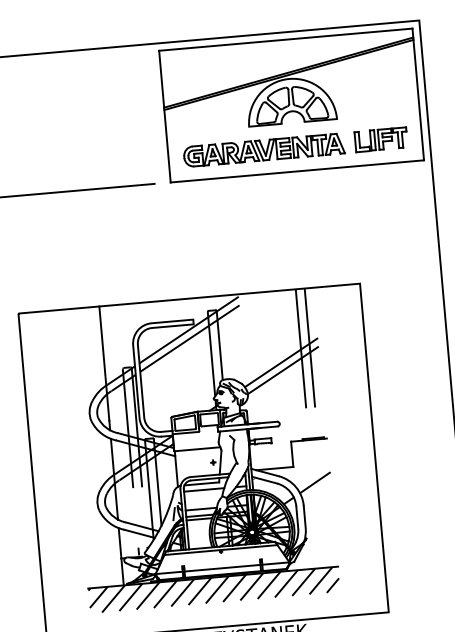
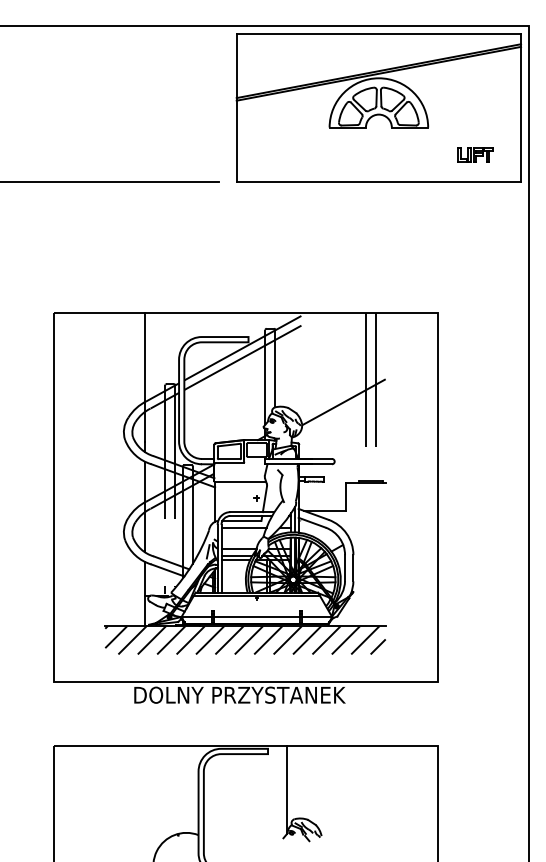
part: (380, 139) -> (474, 154), size x0.6
part: (263, 150) -> (343, 155), removed
line: (281, 362) -> (342, 393), removed
line: (314, 482) -> (367, 530), removed

